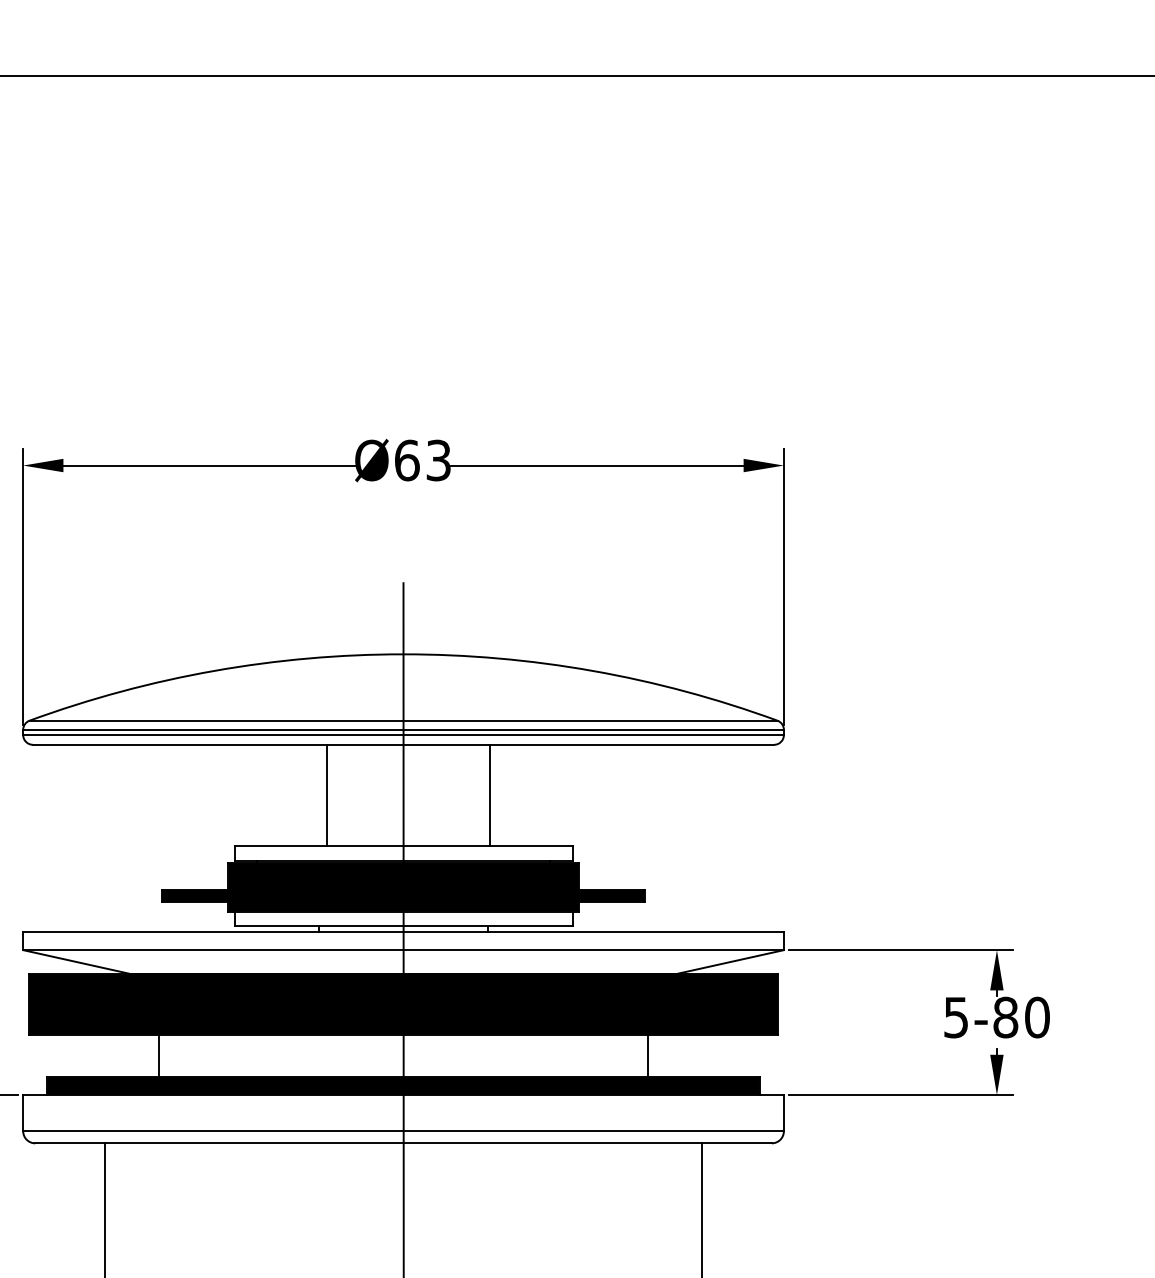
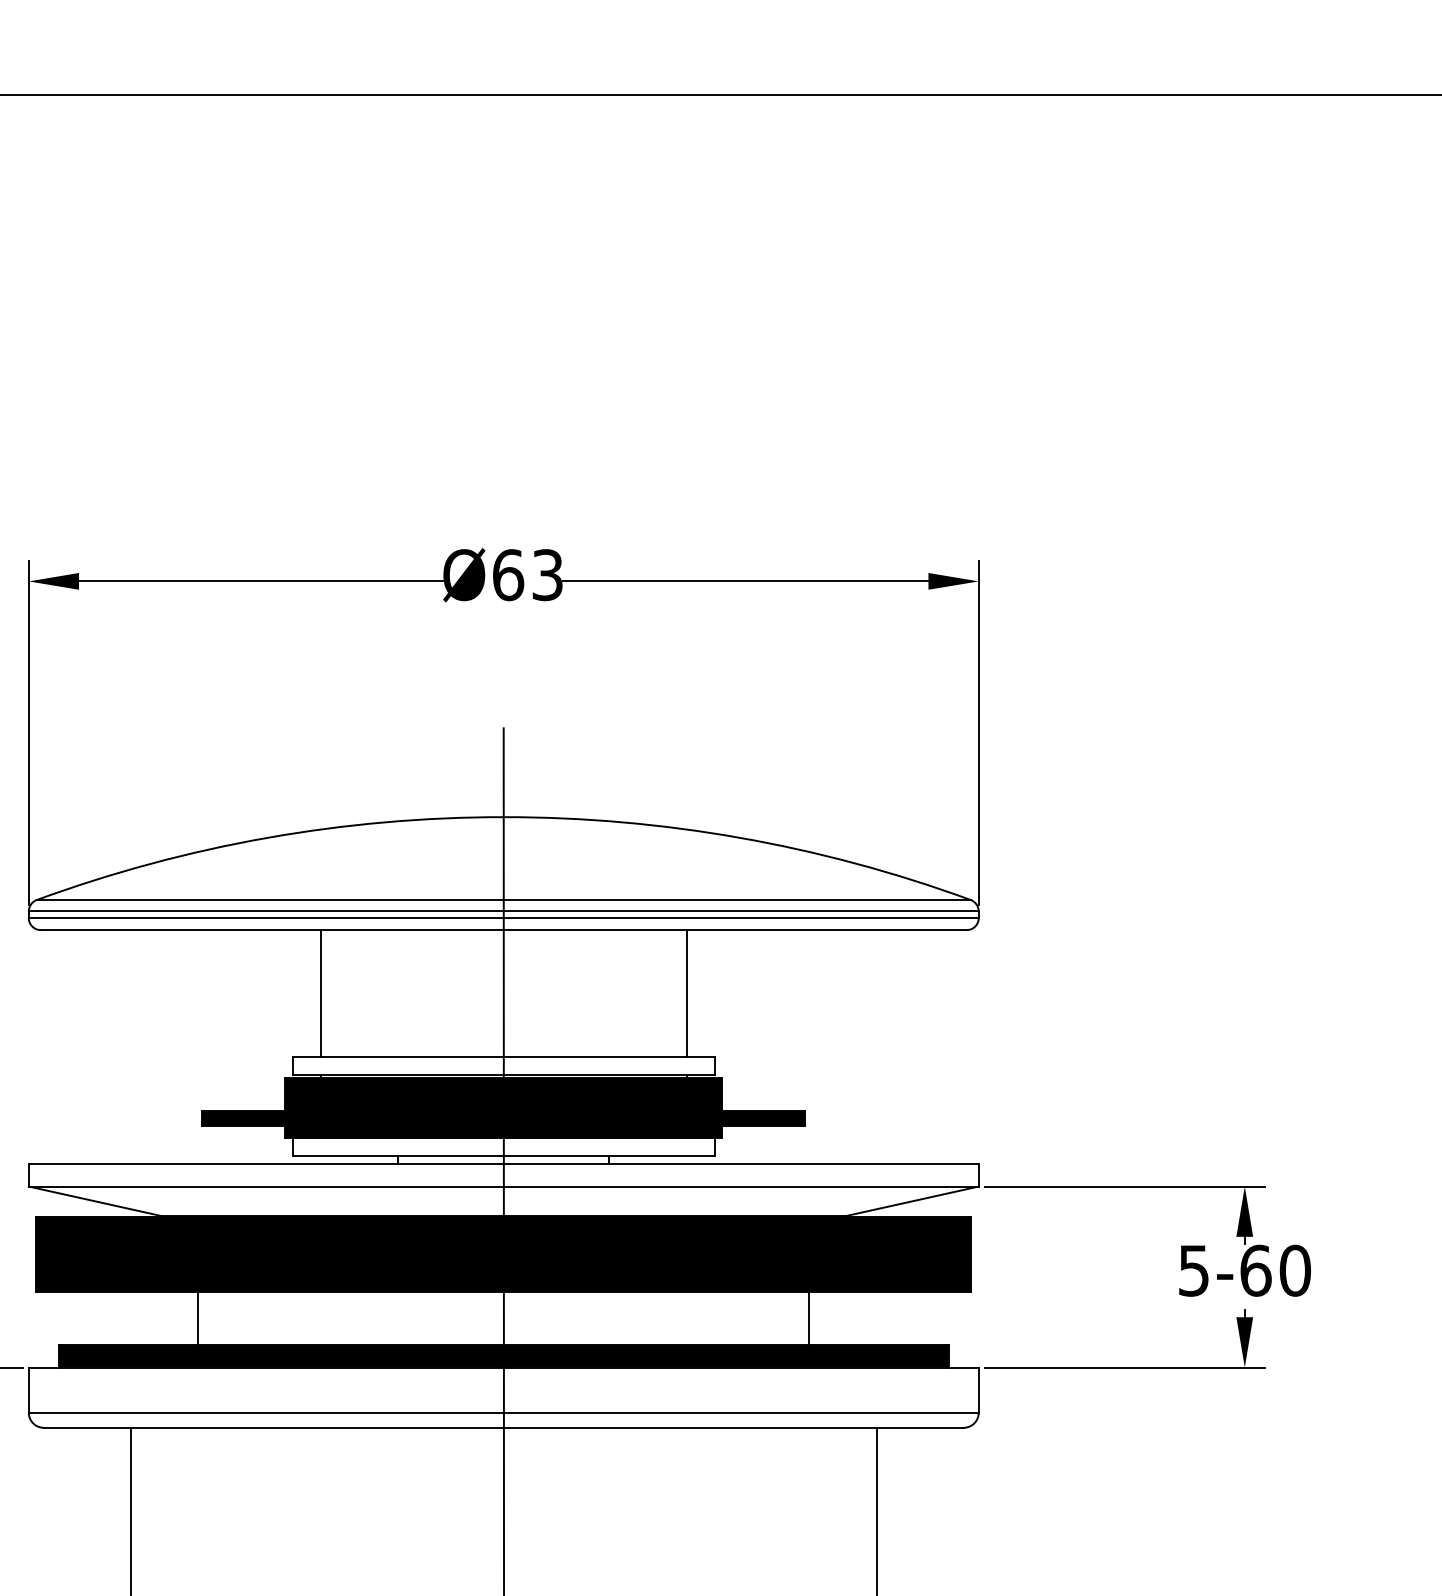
line: (326, 795) -> (320, 993), moved
line: (490, 795) -> (687, 993), moved
text: (1005, 1017) -> (1255, 1270), 5-80 -> 5-60

